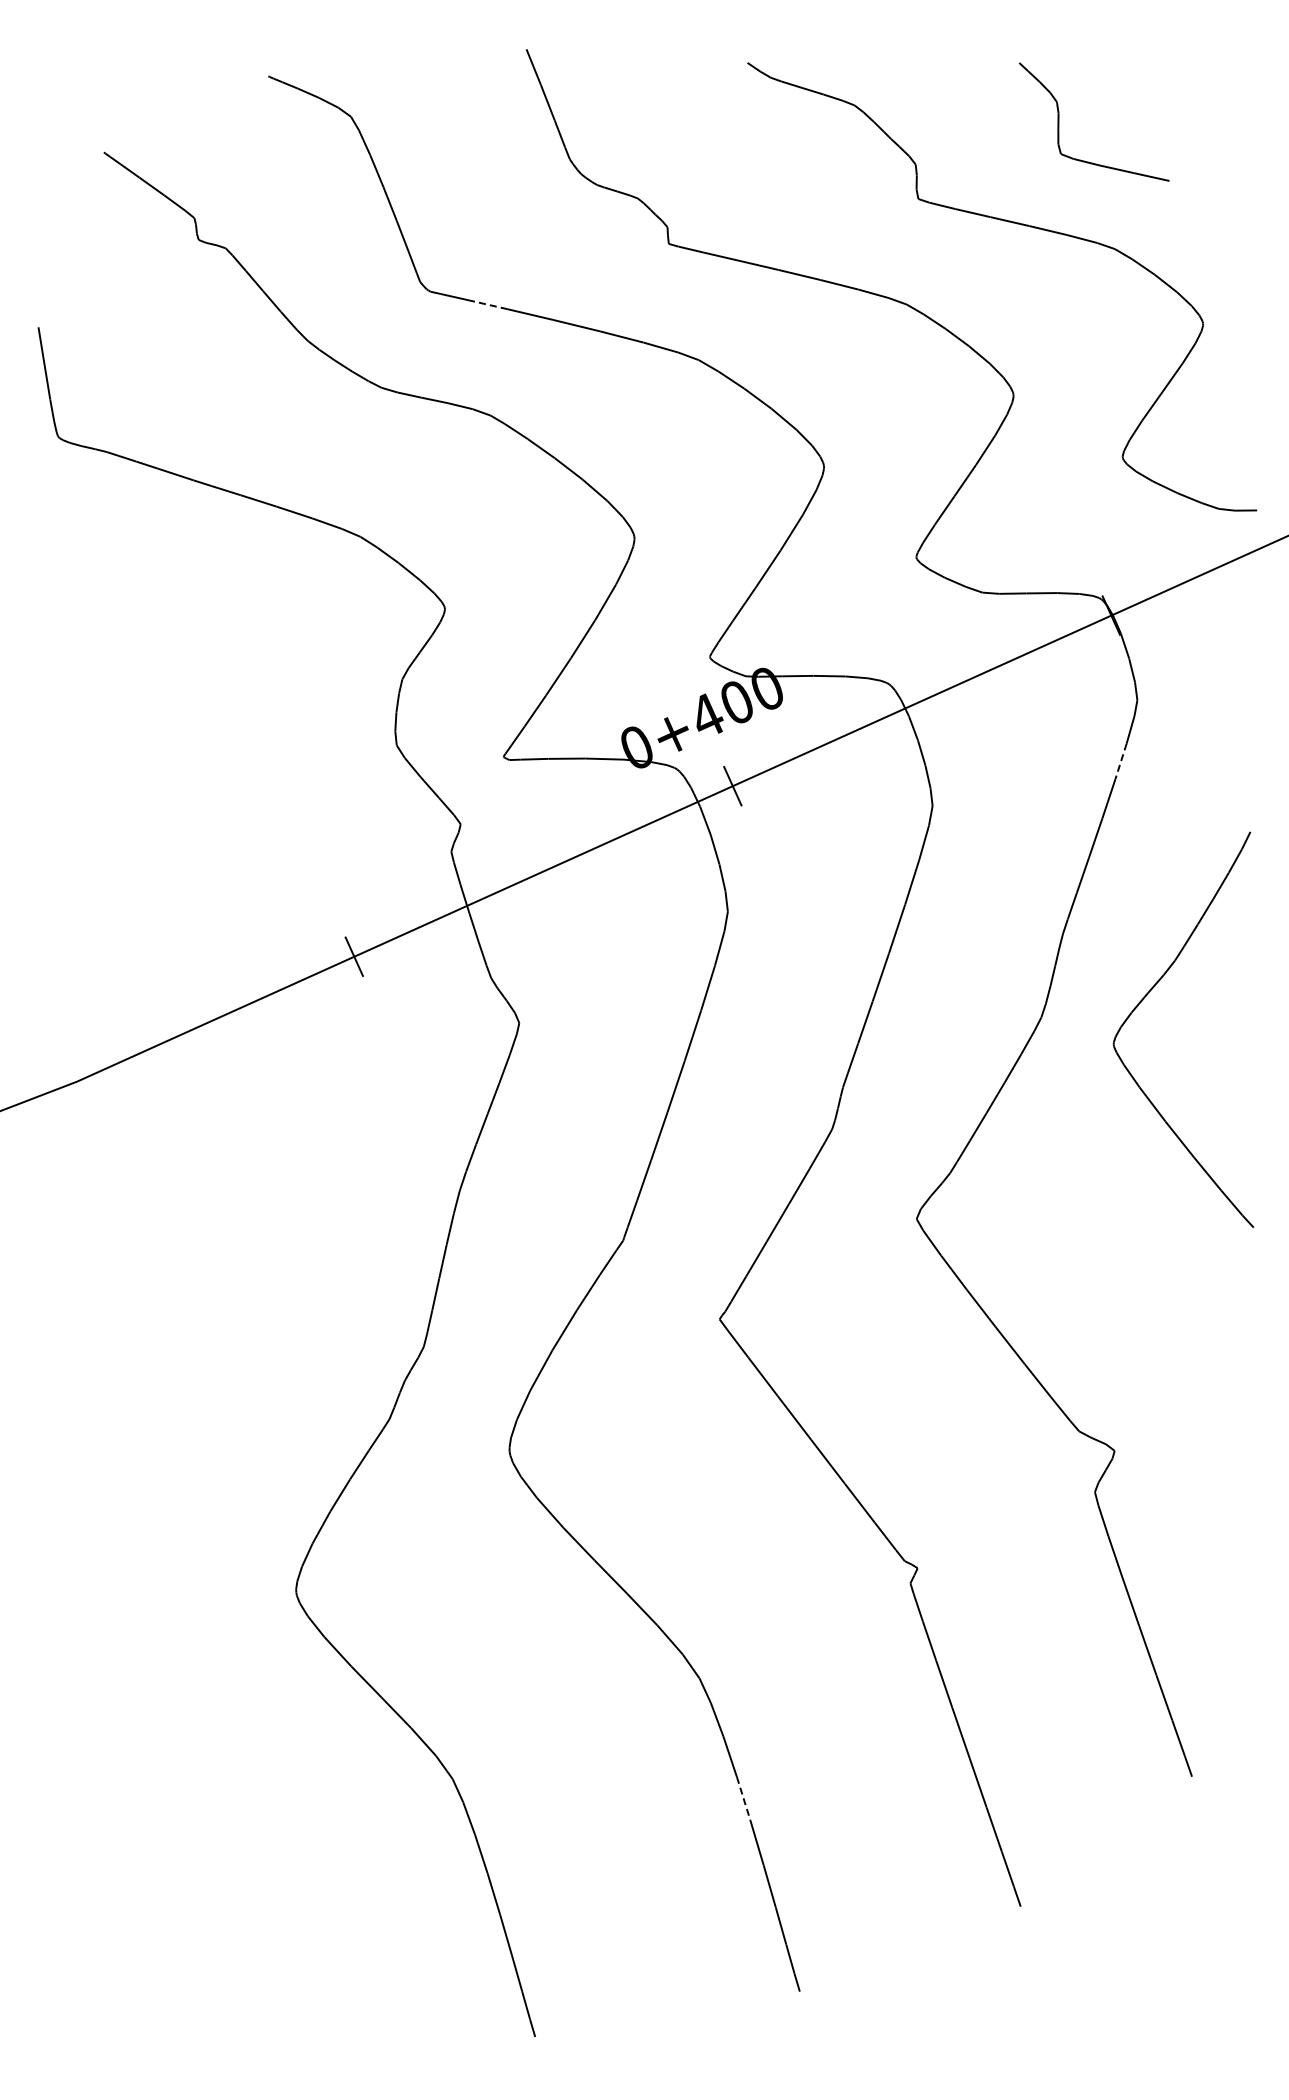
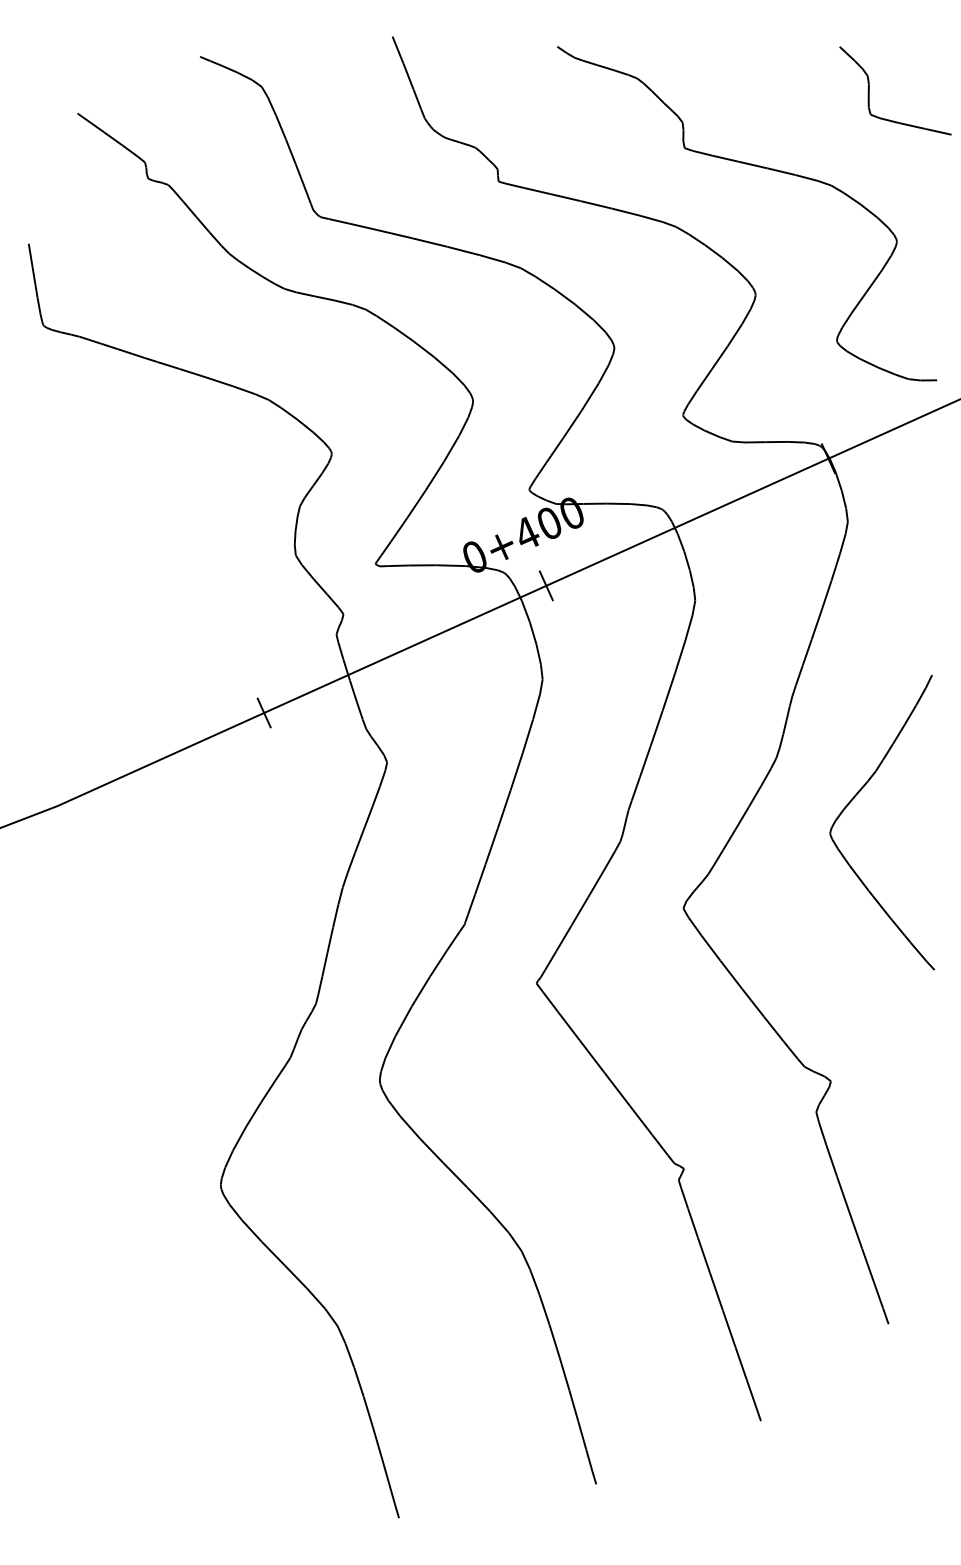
part: (1059, 121) -> (869, 90), moved
line: (488, 304) -> (364, 226), dashed -> solid
line: (1121, 761) -> (836, 567), dashed -> solid
part: (1143, 1000) -> (852, 800), moved
line: (743, 1798) -> (554, 1340), dashed -> solid

